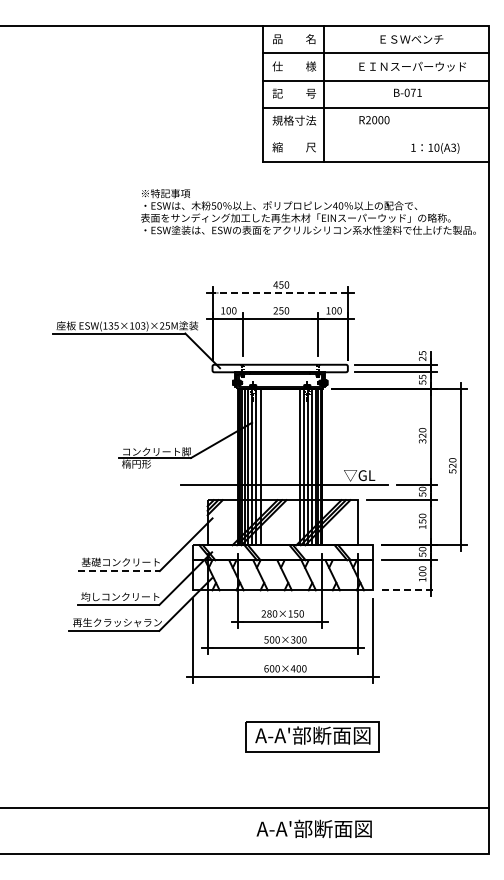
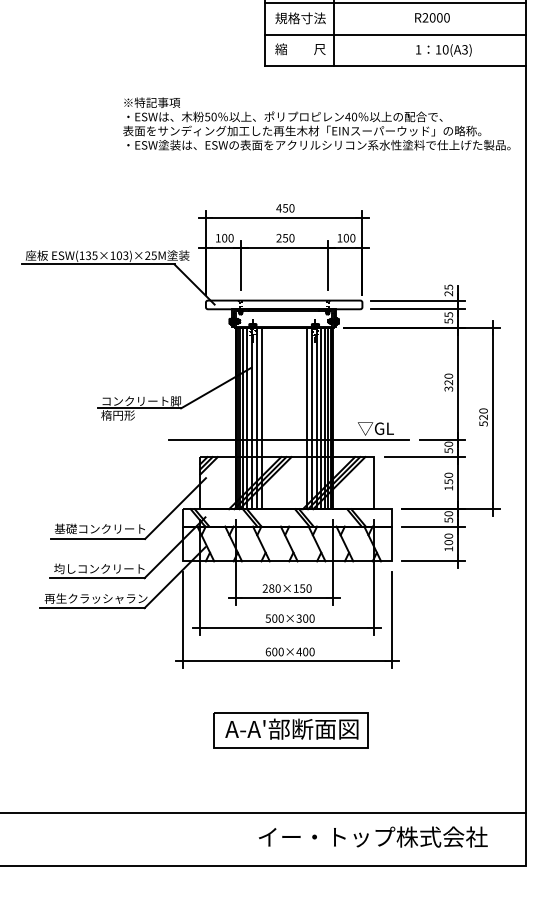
text: (374, 120) -> (432, 18), moved
line: (376, 134) -> (395, 34), added
text: (435, 148) -> (444, 50), moved
line: (280, 293) -> (284, 218), dashed -> solid
line: (119, 571) -> (98, 539), dashed -> solid
line: (409, 590) -> (433, 561), dashed -> solid
part: (312, 736) -> (291, 730), moved
text: (356, 828) -> (372, 836), A-A'部断面図 -> イー・トップ株式会社

